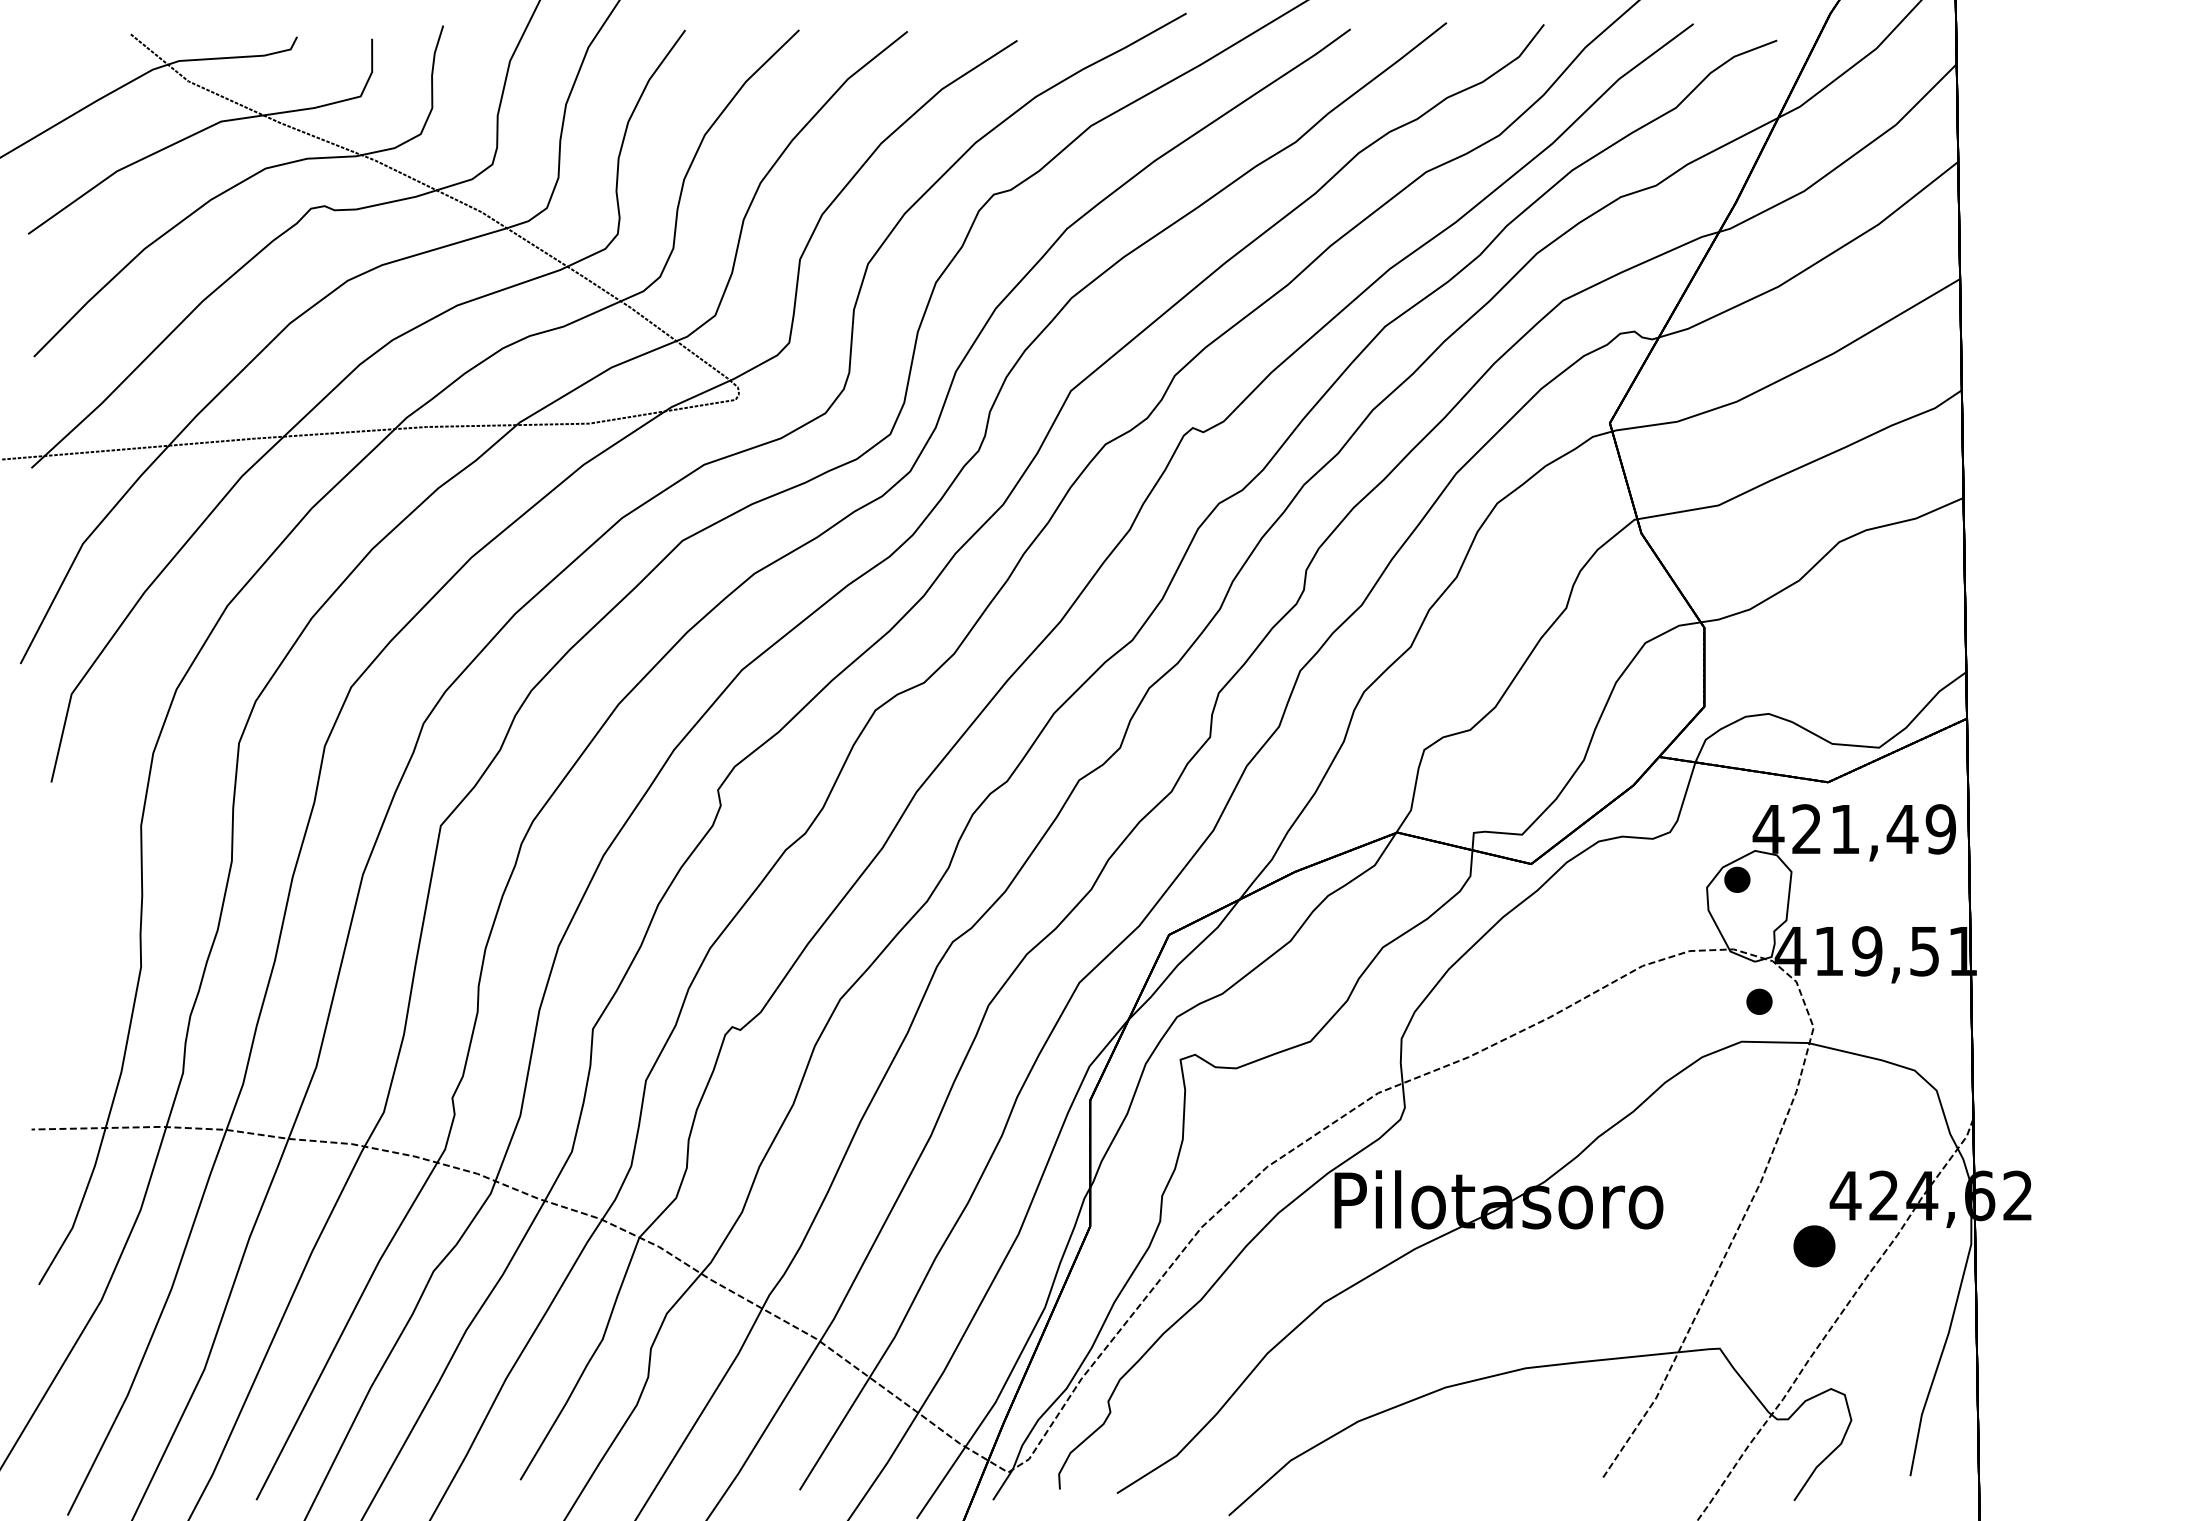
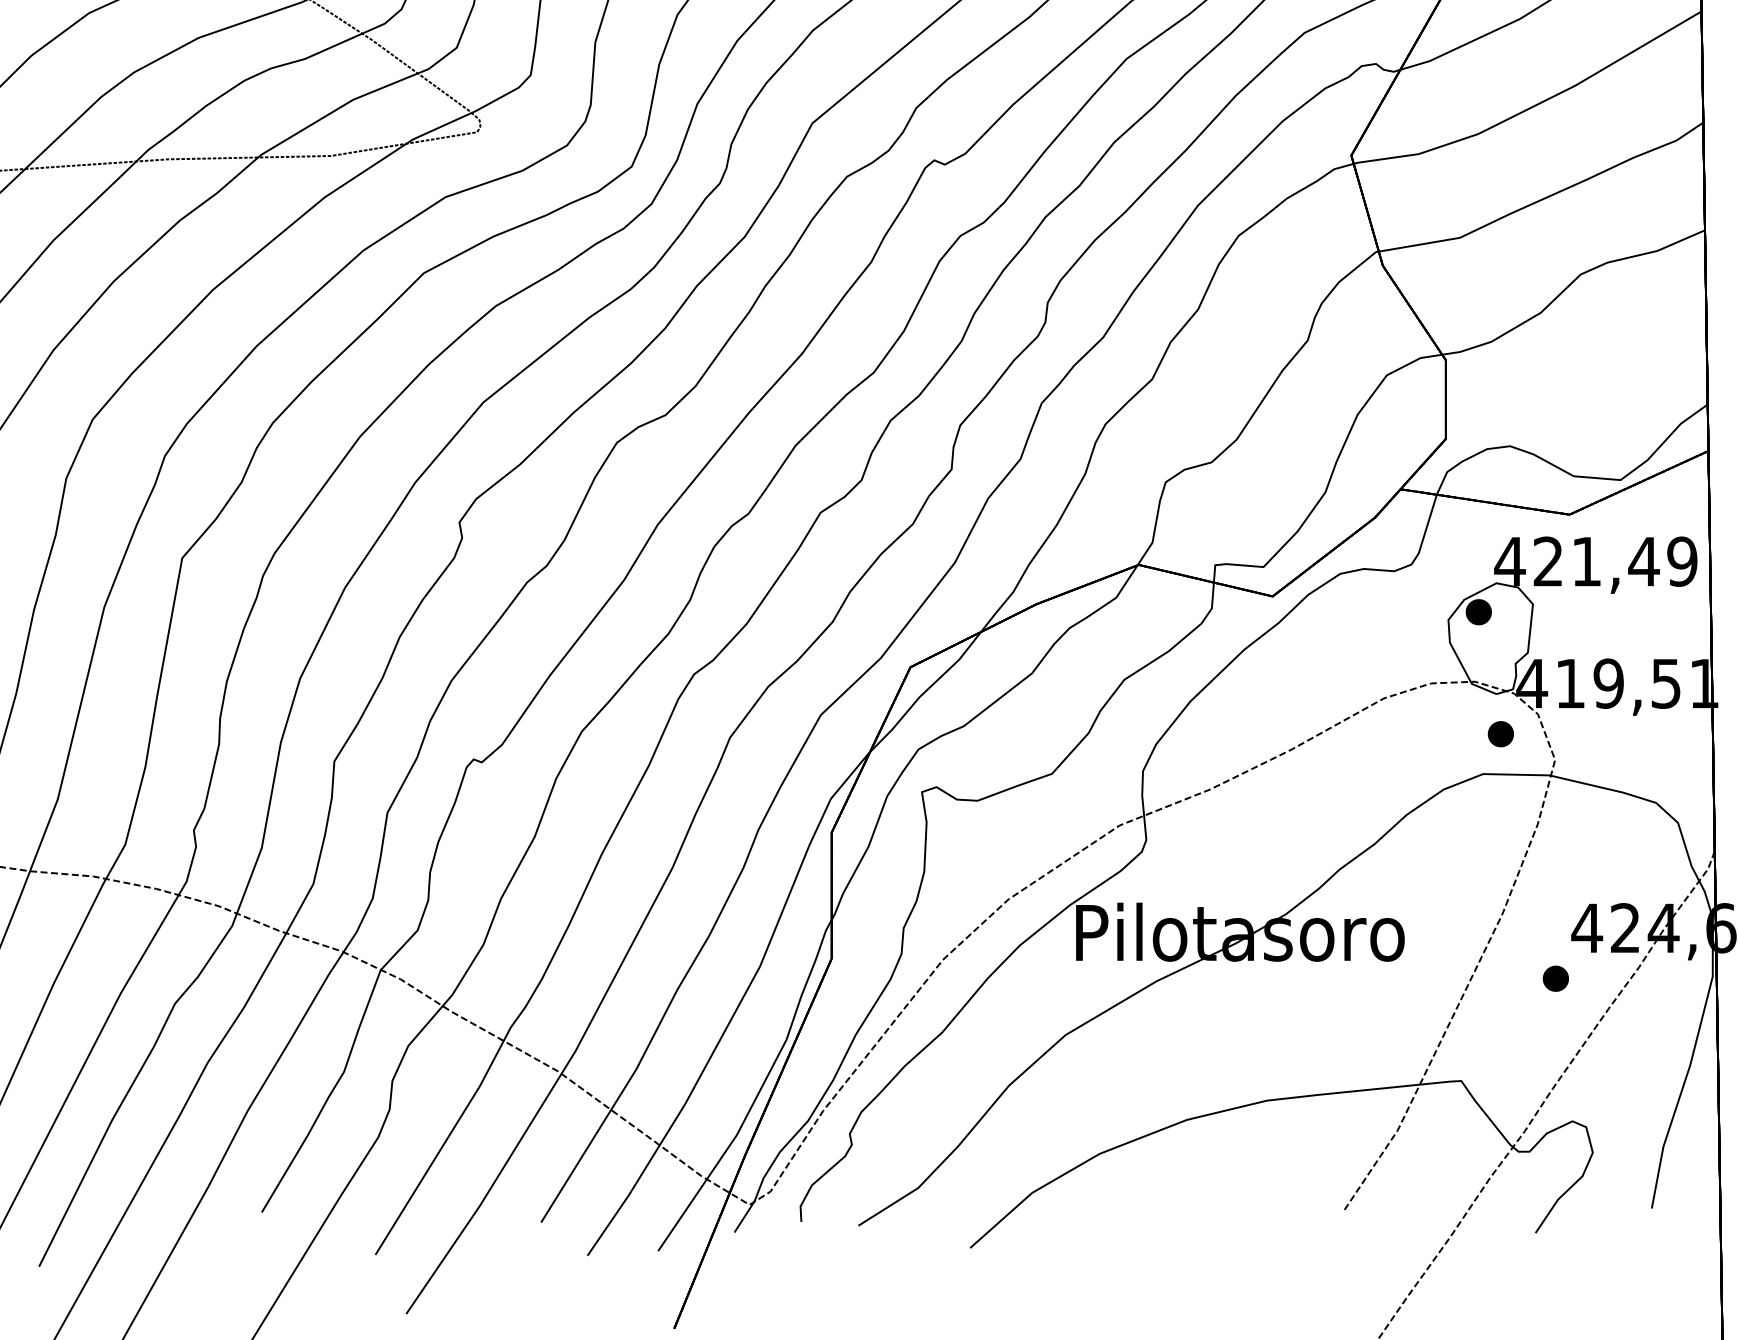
part: (1814, 1246) -> (1555, 978), size x0.62

